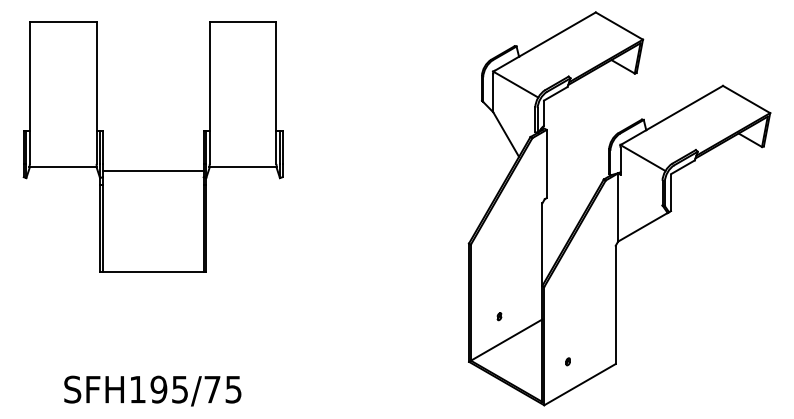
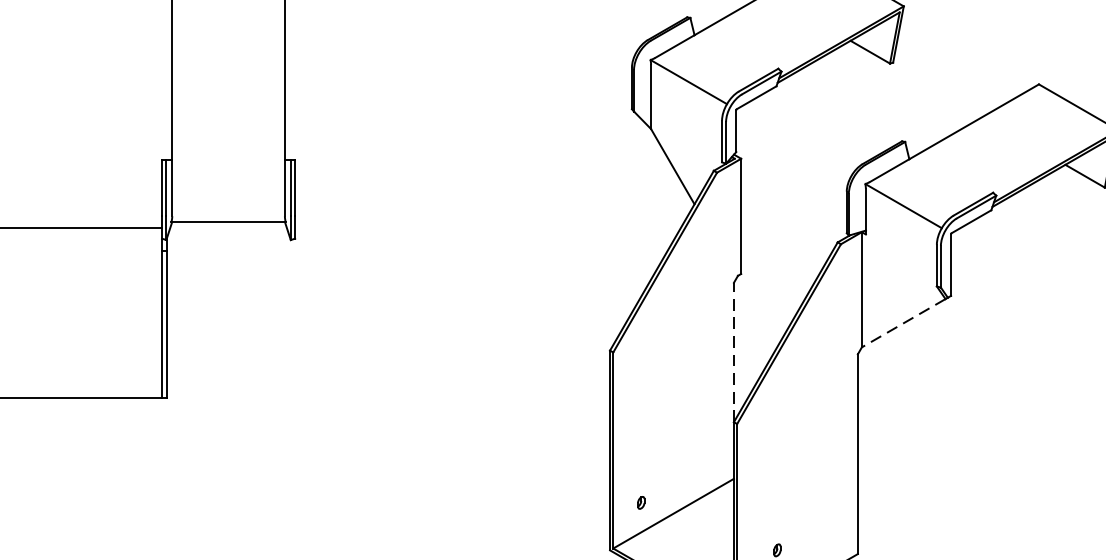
line: (642, 227) -> (902, 323), solid -> dashed
line: (542, 244) -> (734, 352), solid -> dashed
part: (499, 316) -> (641, 502), moved

